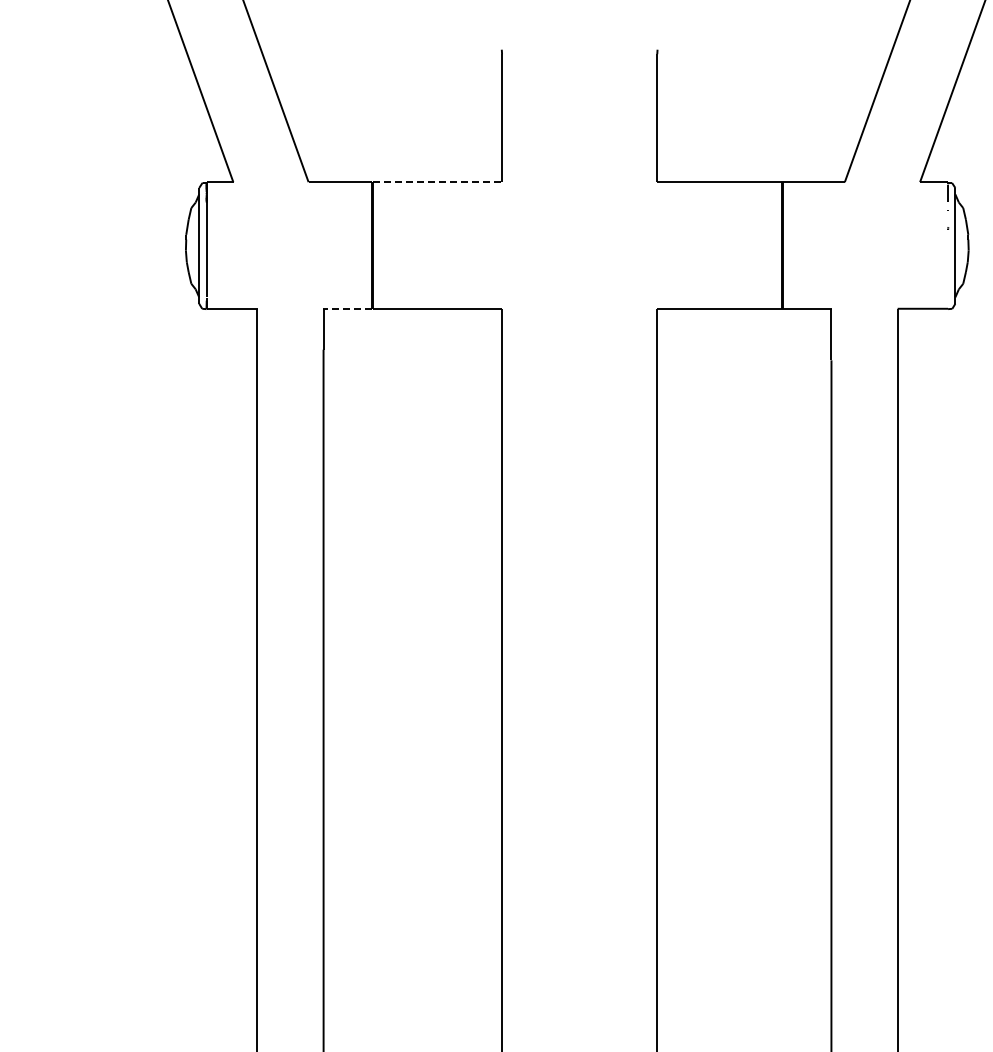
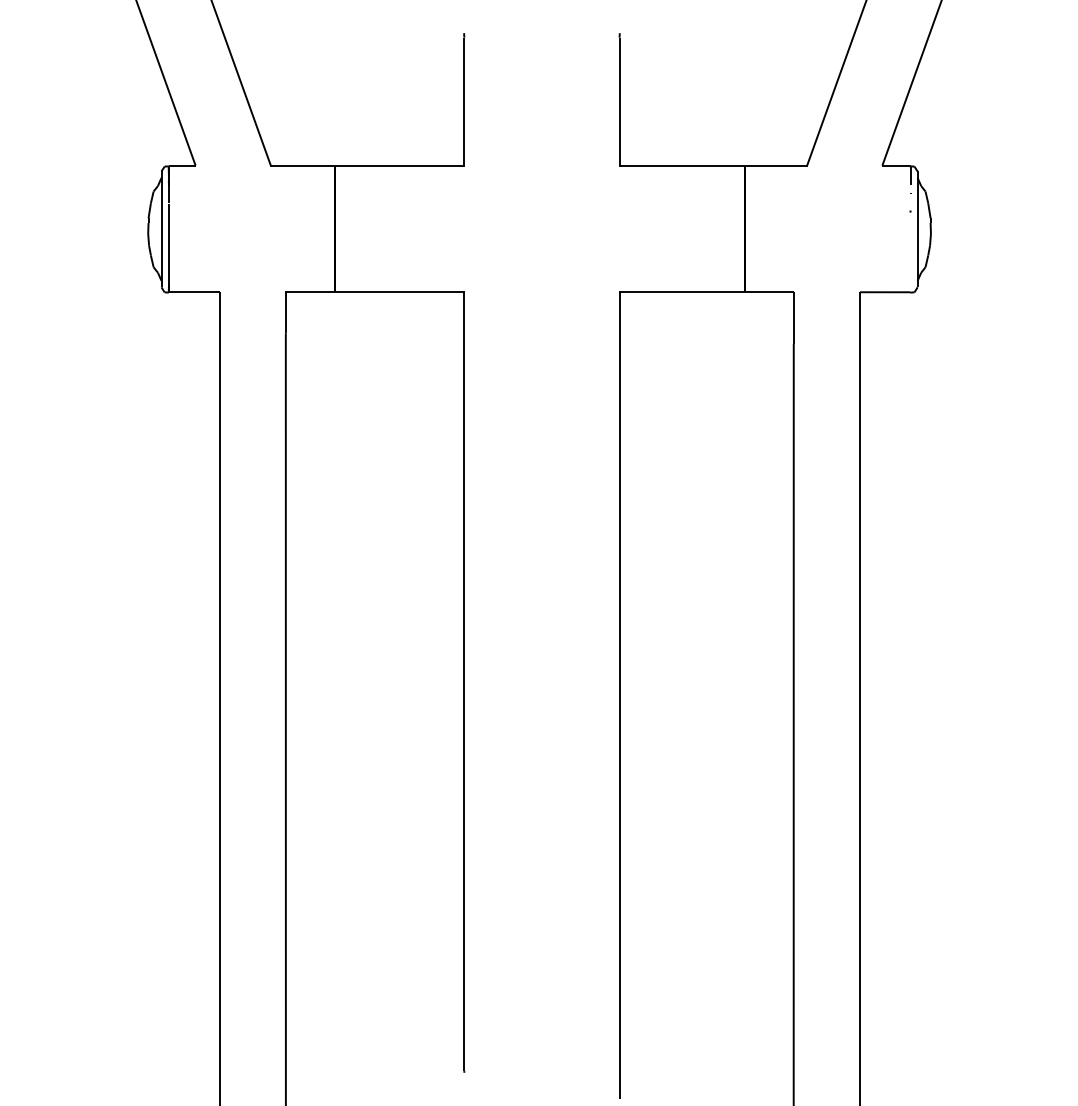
line: (437, 182) -> (399, 165), dashed -> solid
line: (347, 309) -> (309, 292), dashed -> solid

